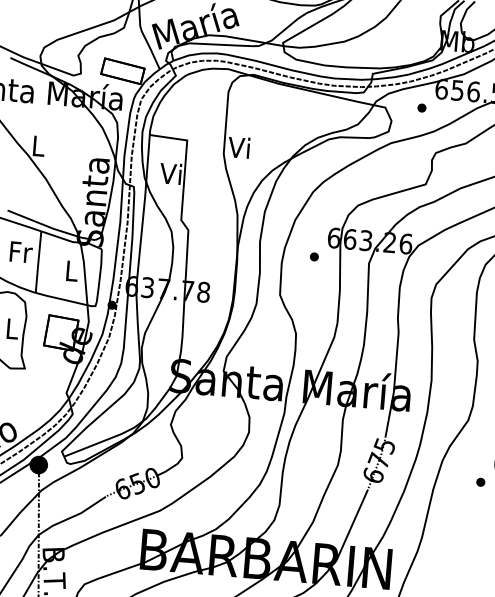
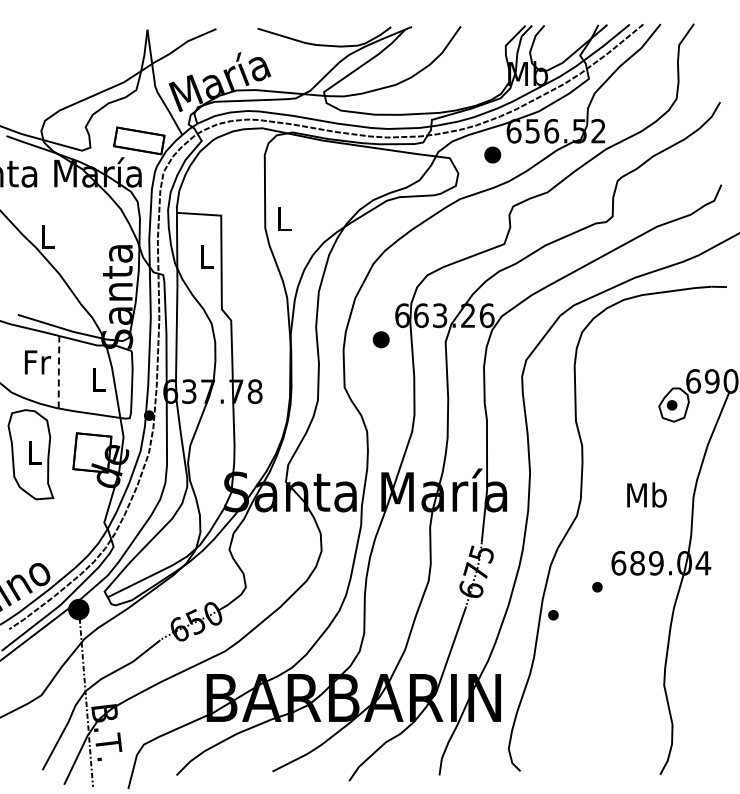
part: (421, 108) -> (492, 155), size x1.6
text: (238, 147) -> (281, 218), Vi -> L
text: (170, 173) -> (204, 255), Vi -> L
part: (313, 256) -> (380, 339), size x1.6
line: (38, 262) -> (58, 372), solid -> dashed
part: (441, 503) -> (553, 615), added

